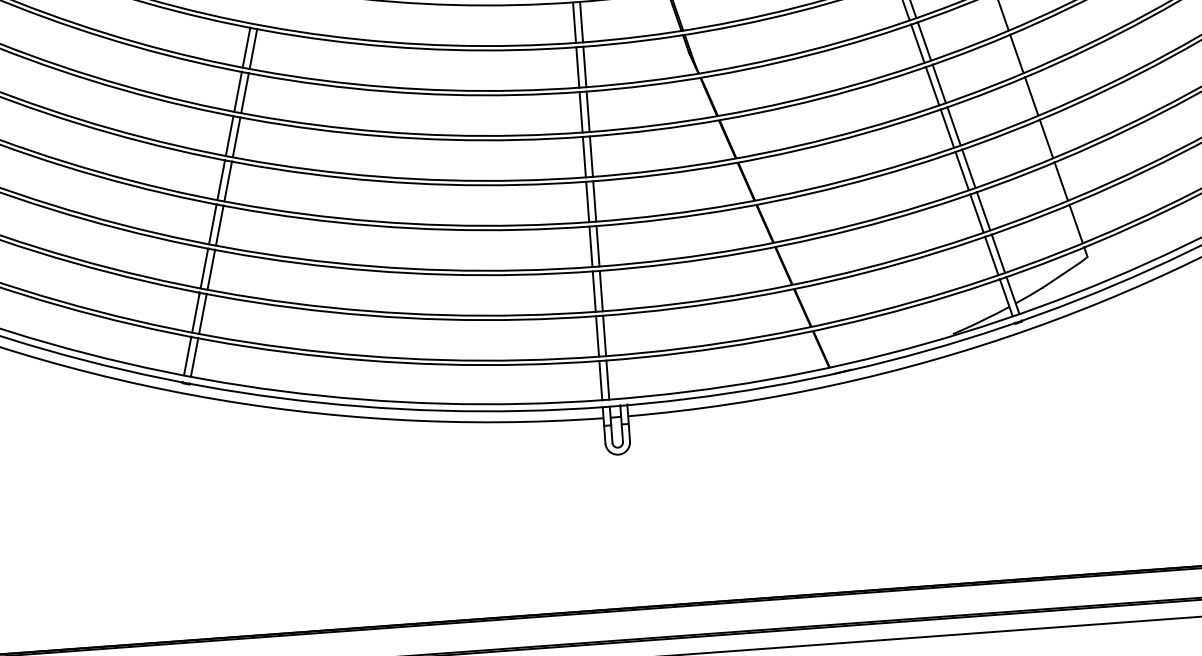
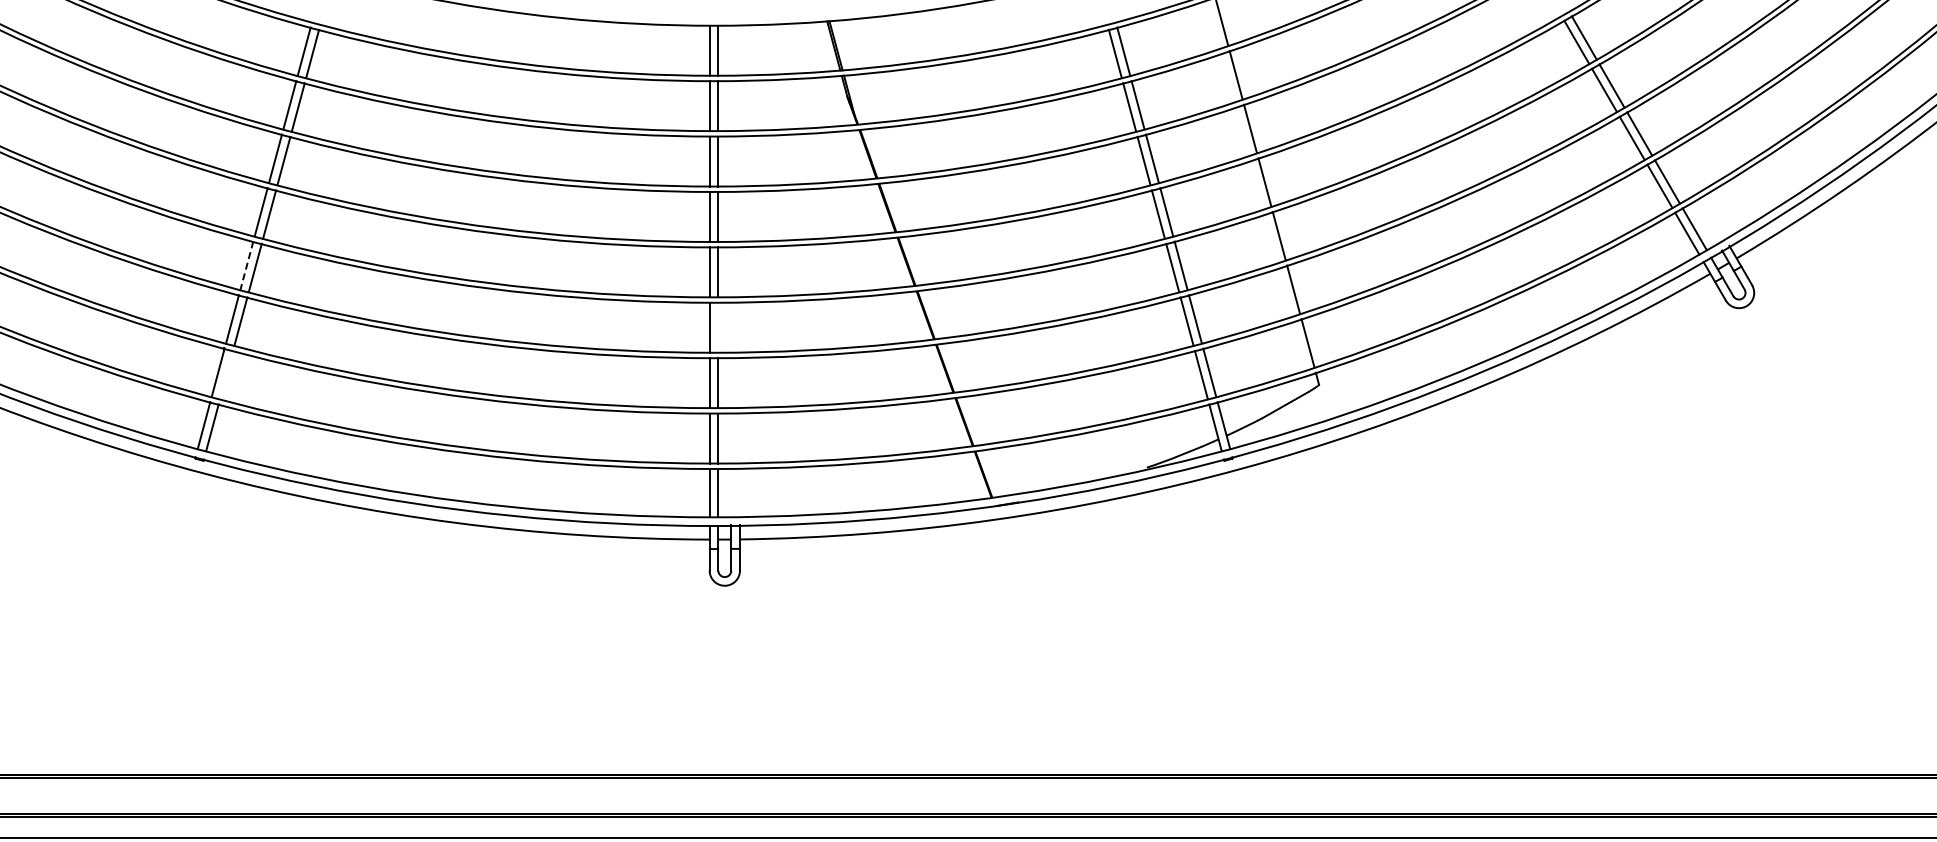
line: (212, 223) -> (246, 265), solid -> dashed
line: (598, 246) -> (718, 327), removed
line: (202, 313) -> (226, 374), removed

